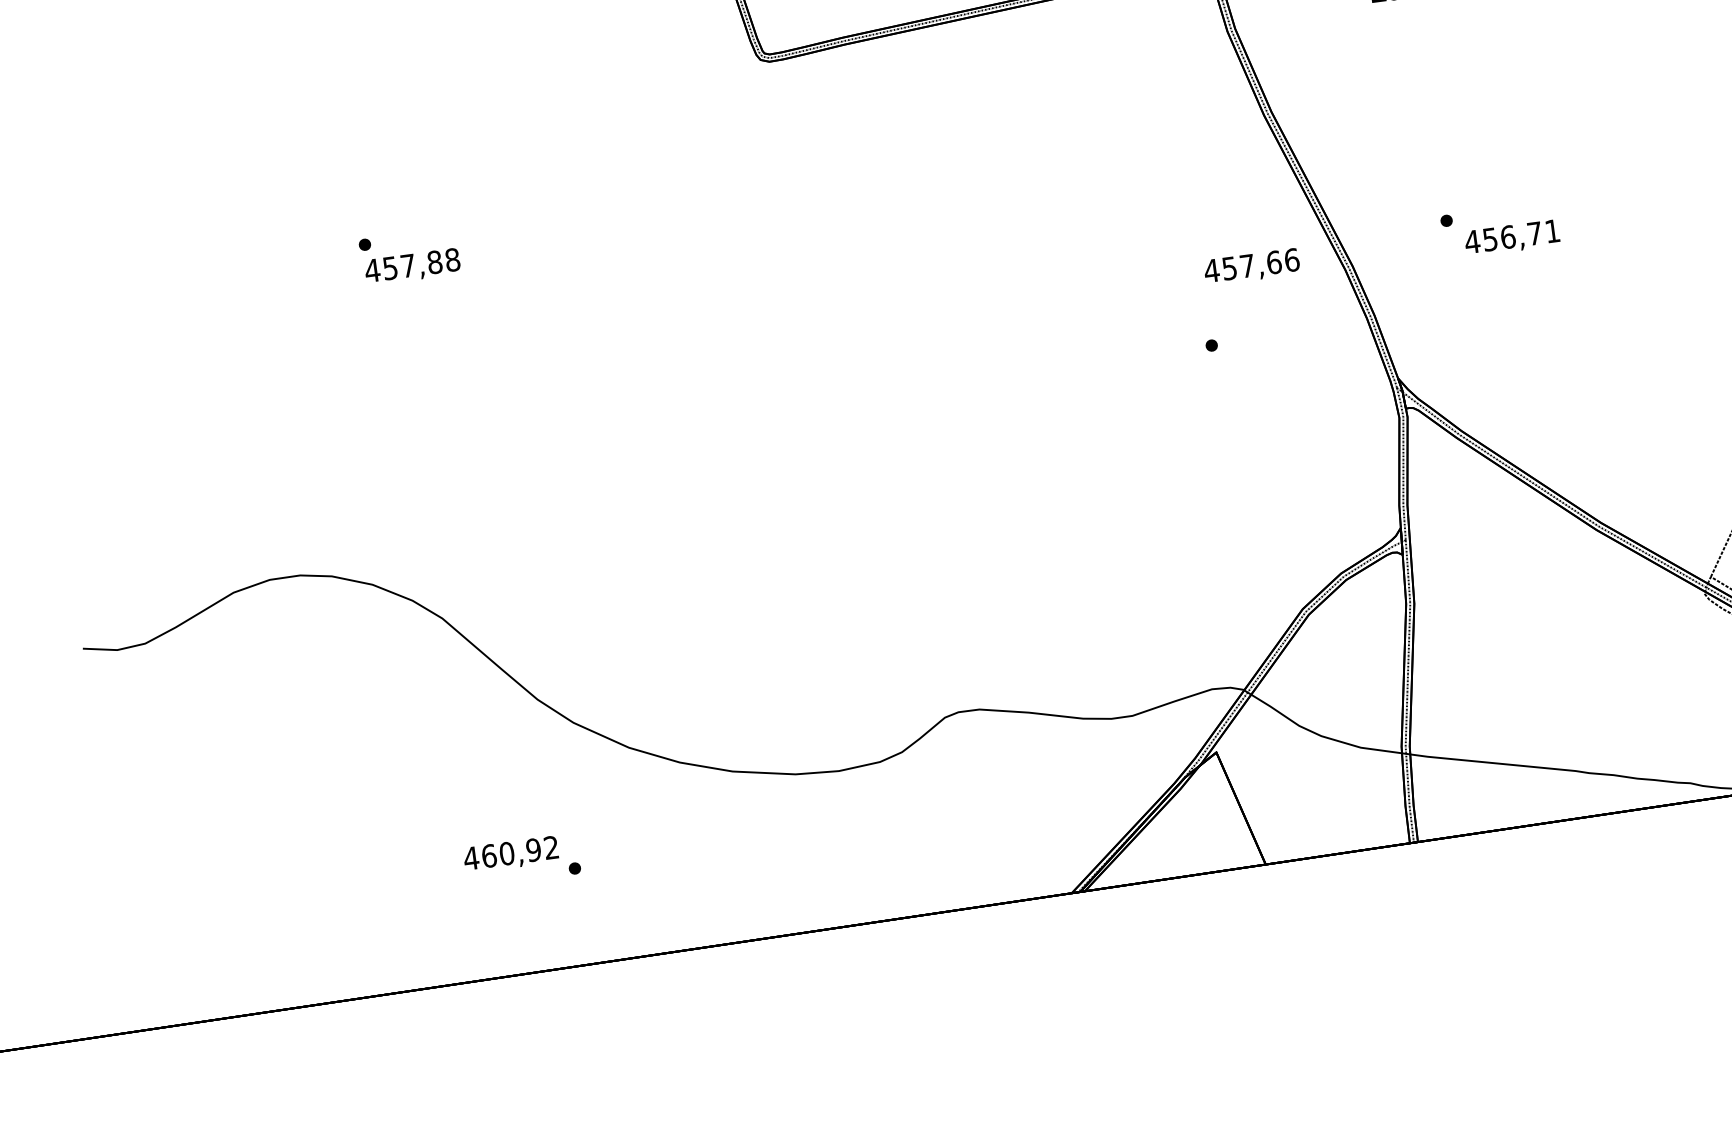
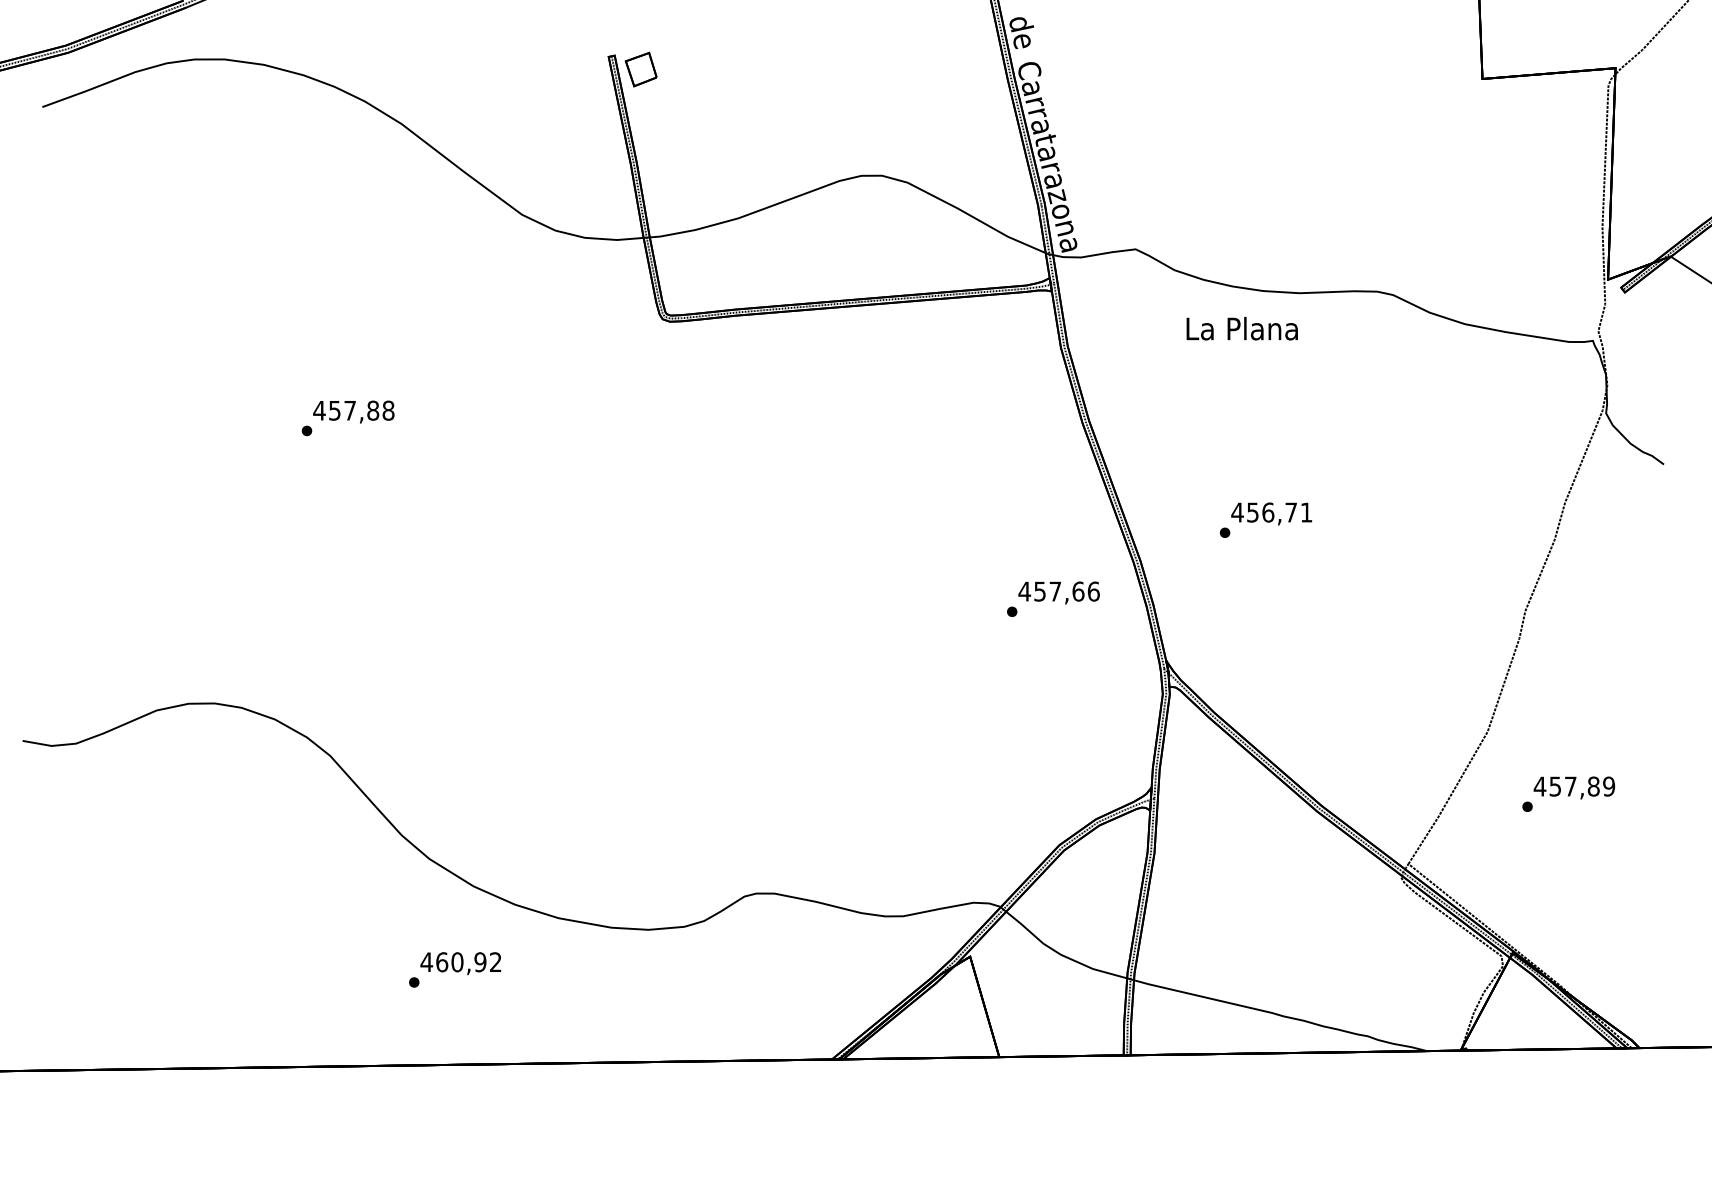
text: (1512, 237) -> (1271, 513), moved
text: (412, 266) -> (353, 411), moved
text: (1251, 266) -> (1058, 592), moved
text: (510, 854) -> (460, 963), moved

